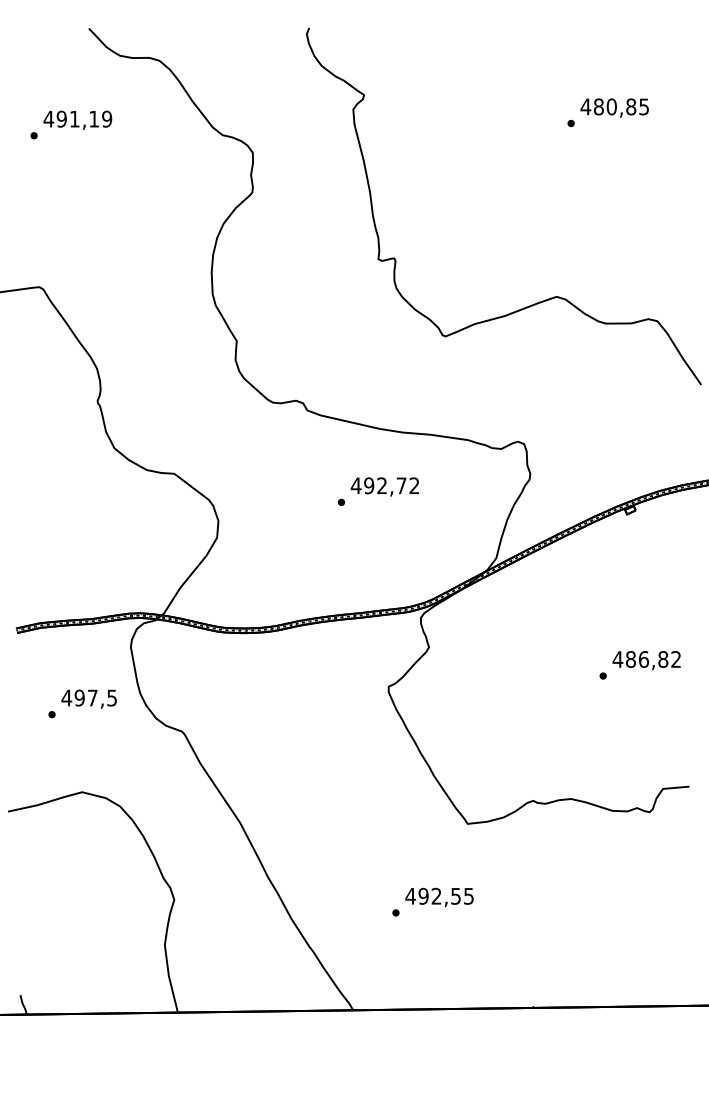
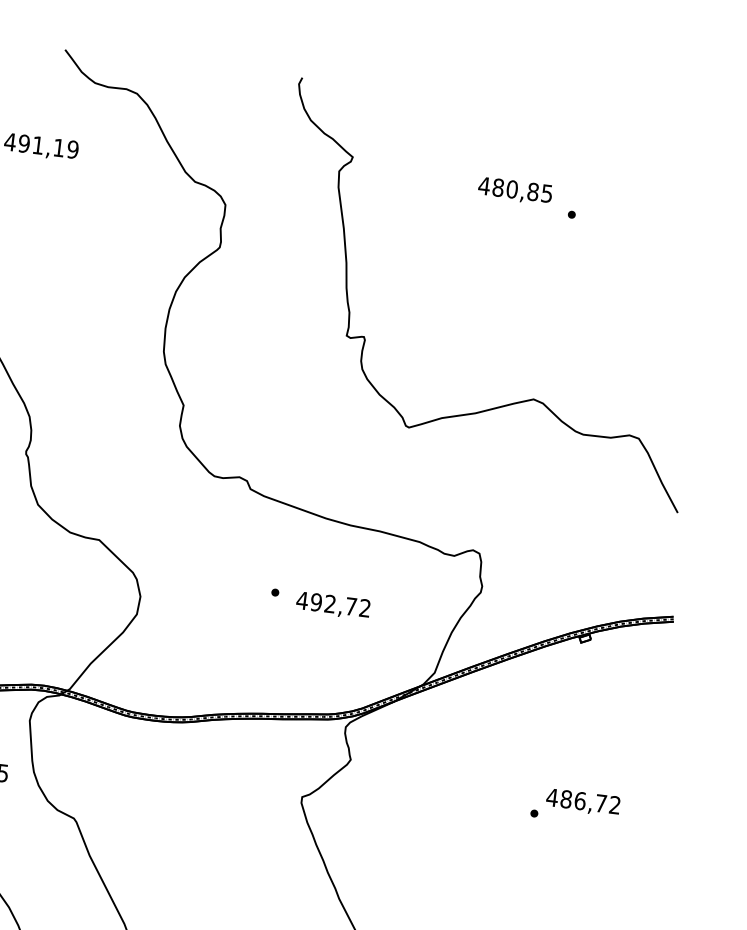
text: (614, 107) -> (515, 190), moved
text: (384, 486) -> (332, 605), moved
text: (663, 659) -> (601, 803), 486,82 -> 486,72

